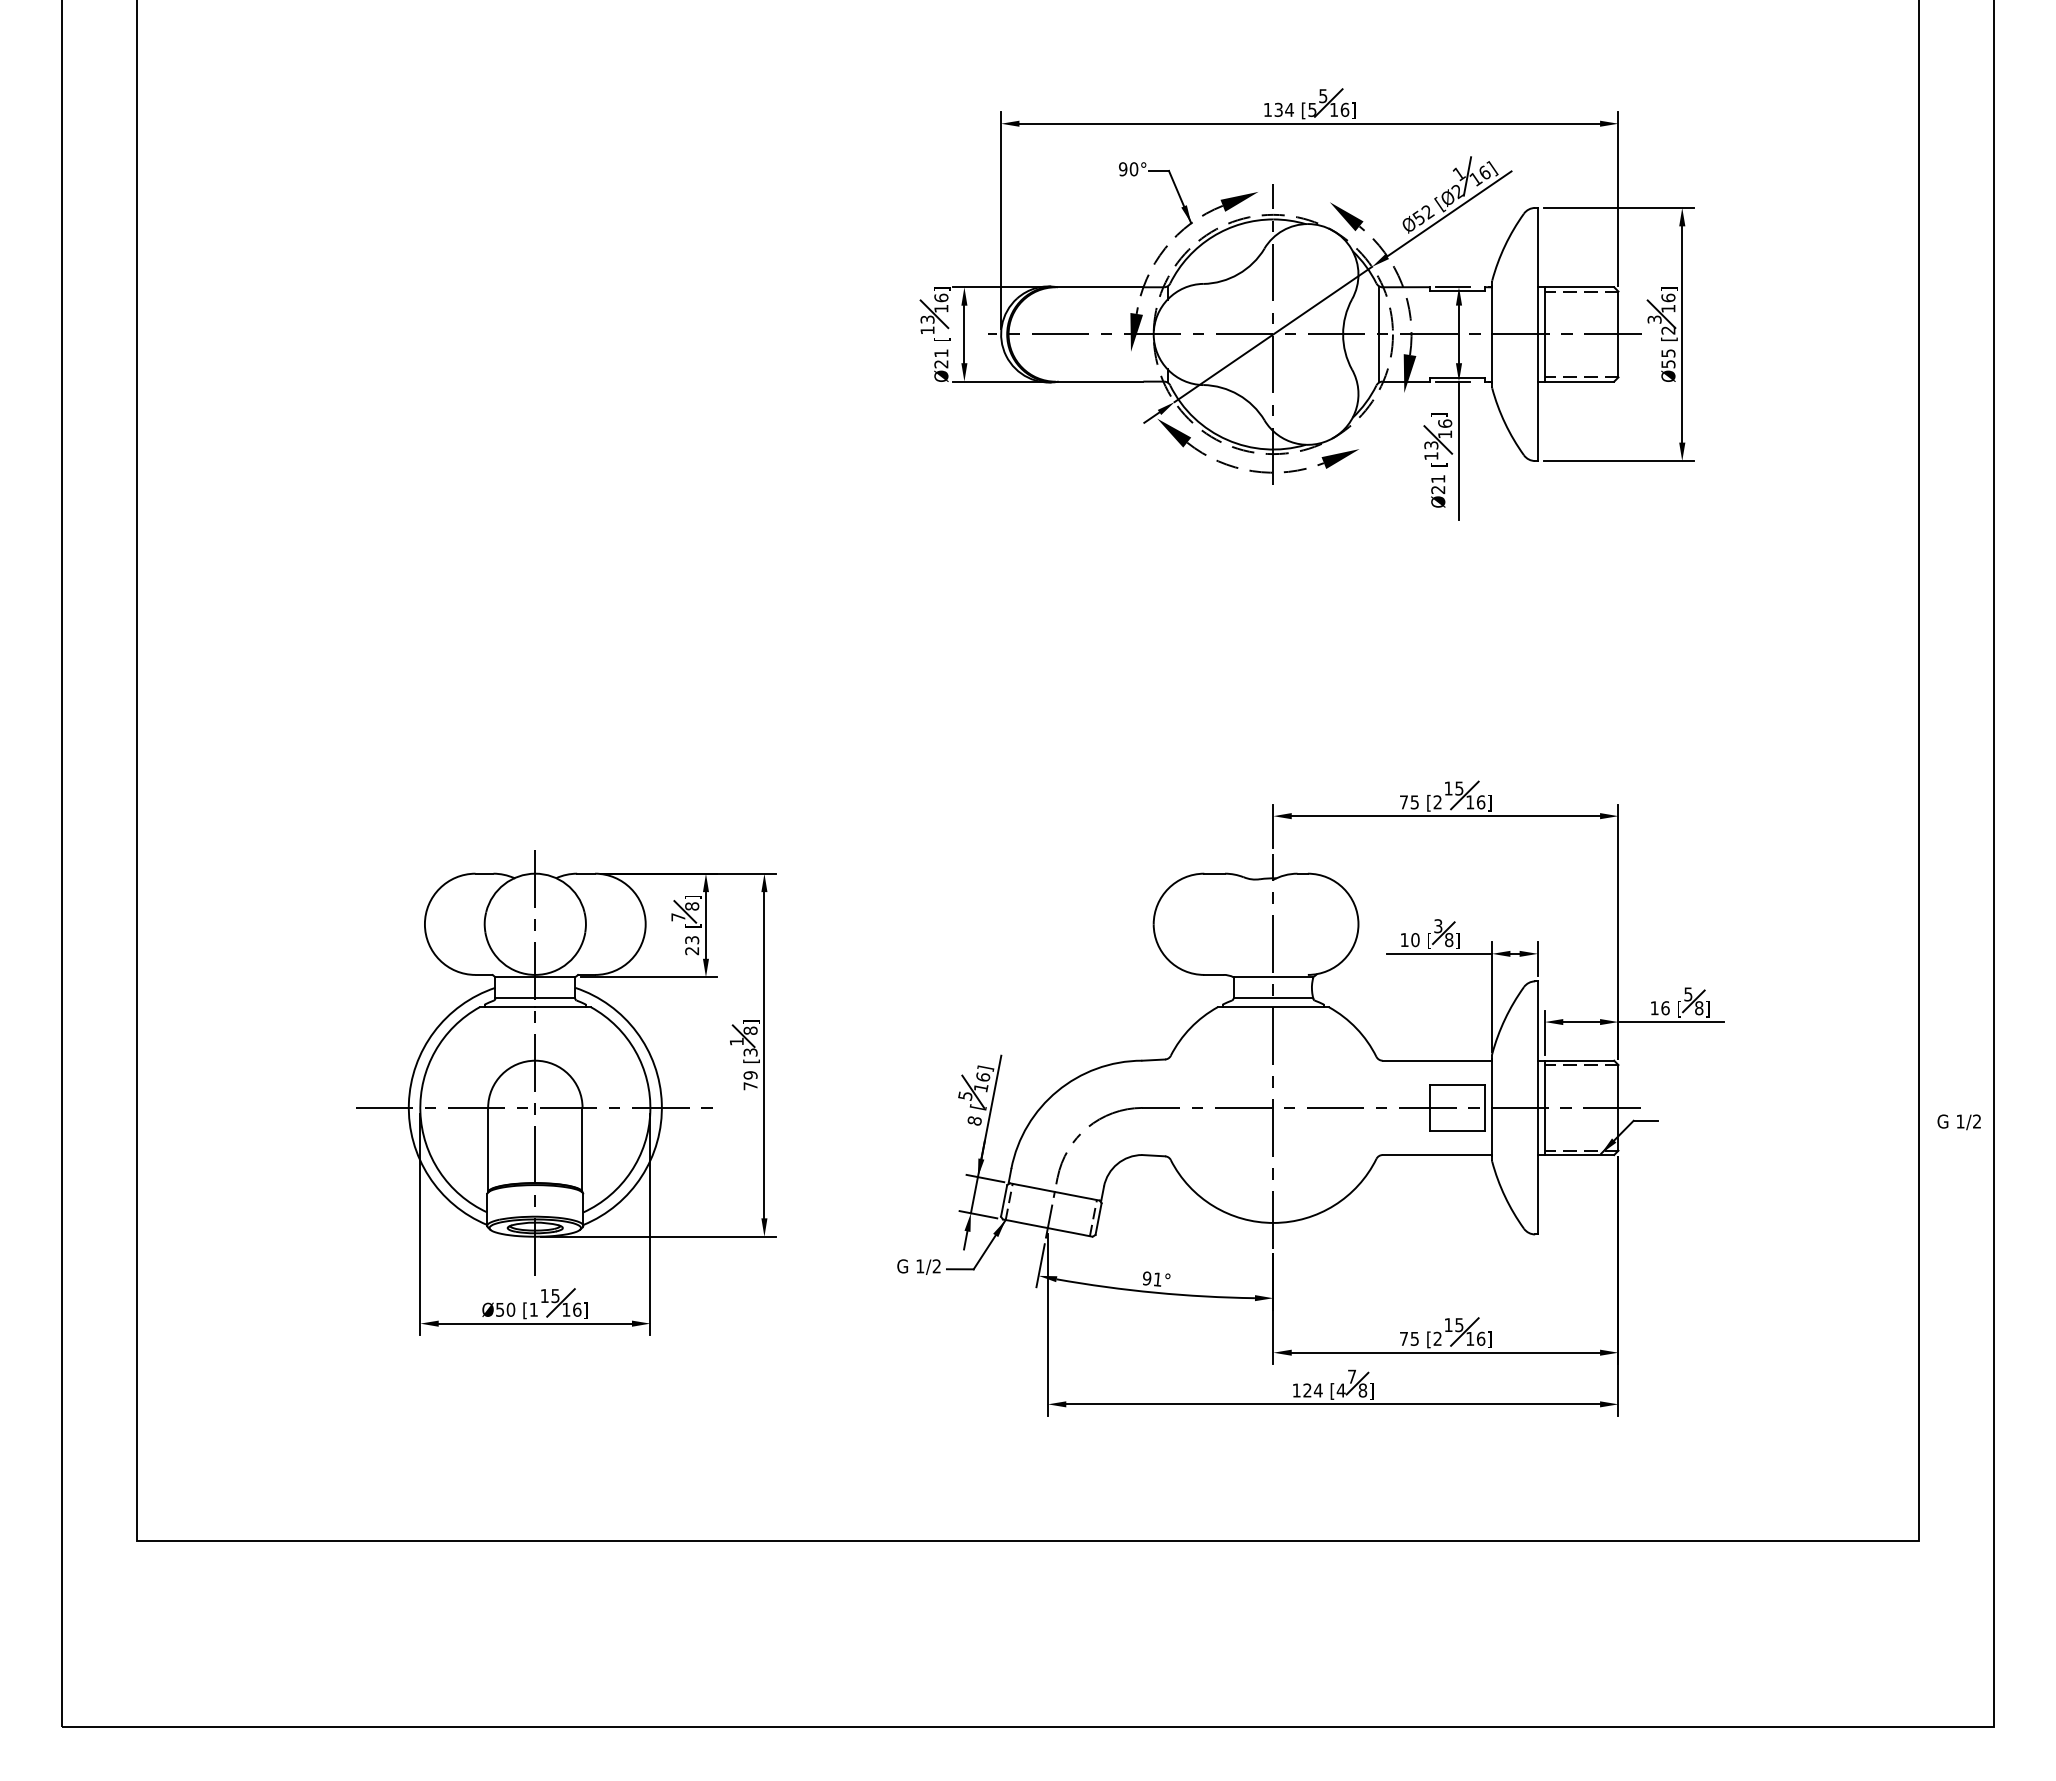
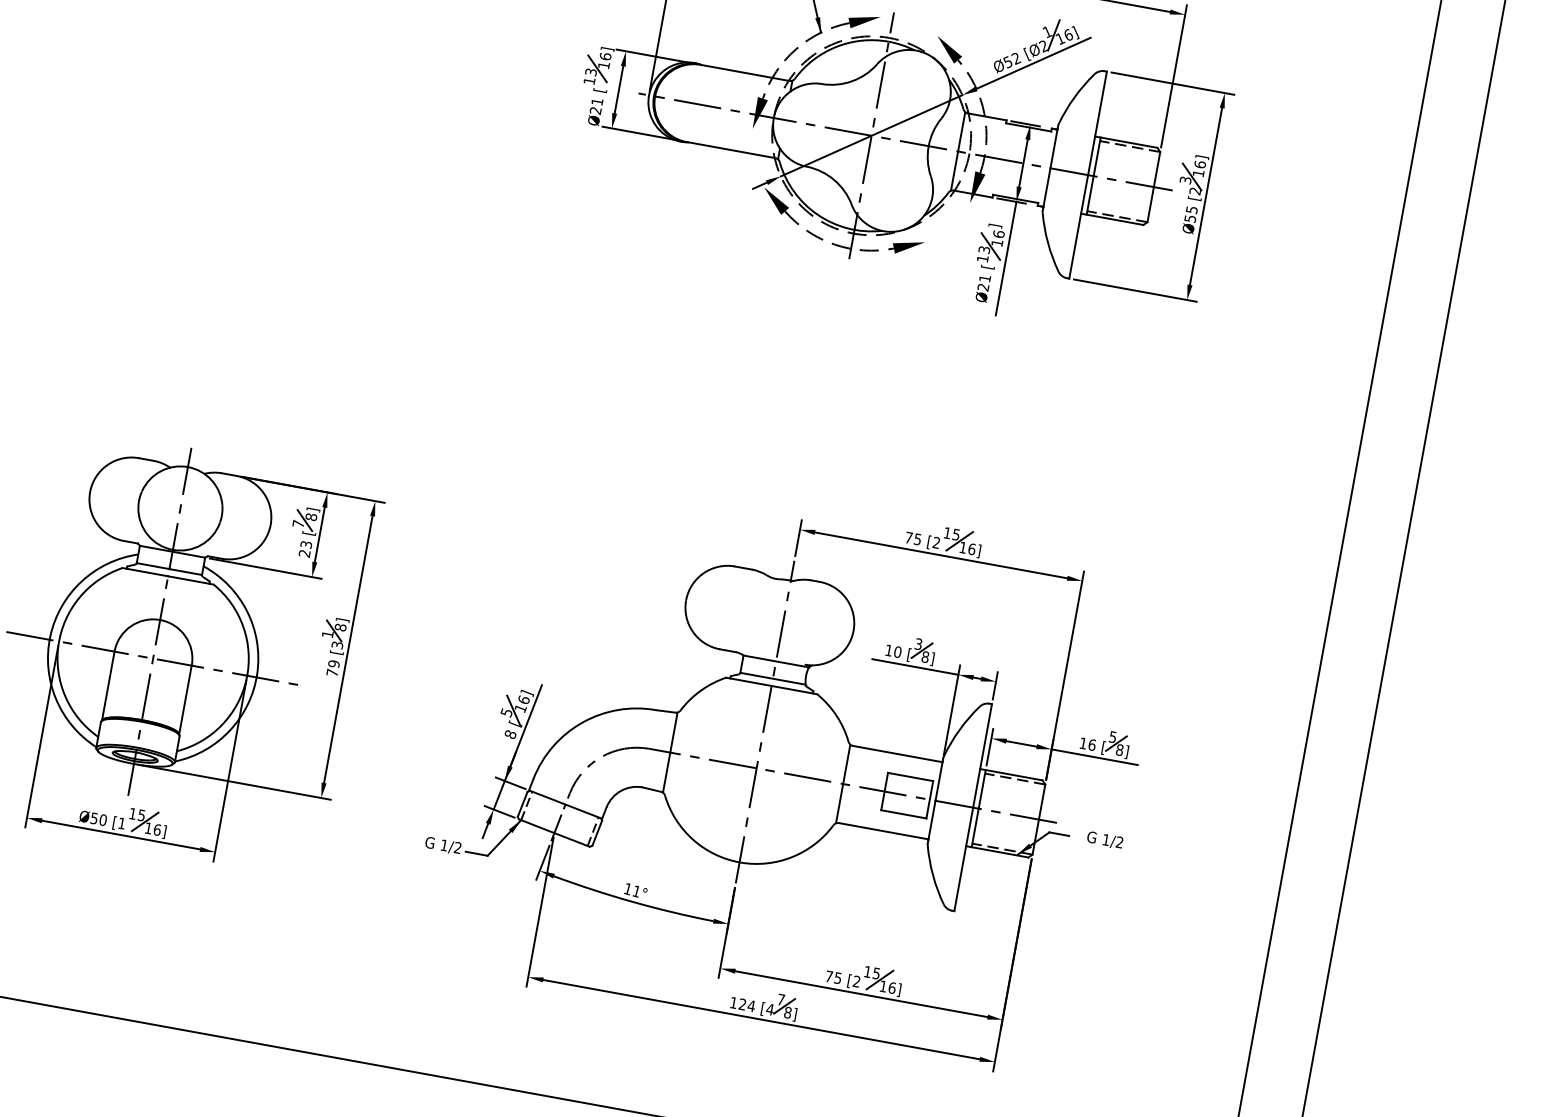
line: (1167, 1107) -> (670, 752), added
line: (1379, 1107) -> (843, 783), added
text: (1958, 1122) -> (1104, 840), moved
text: (1147, 1278) -> (628, 889), 91° -> 11°

